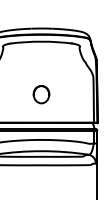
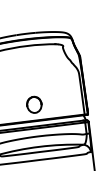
part: (41, 94) -> (34, 104), moved

